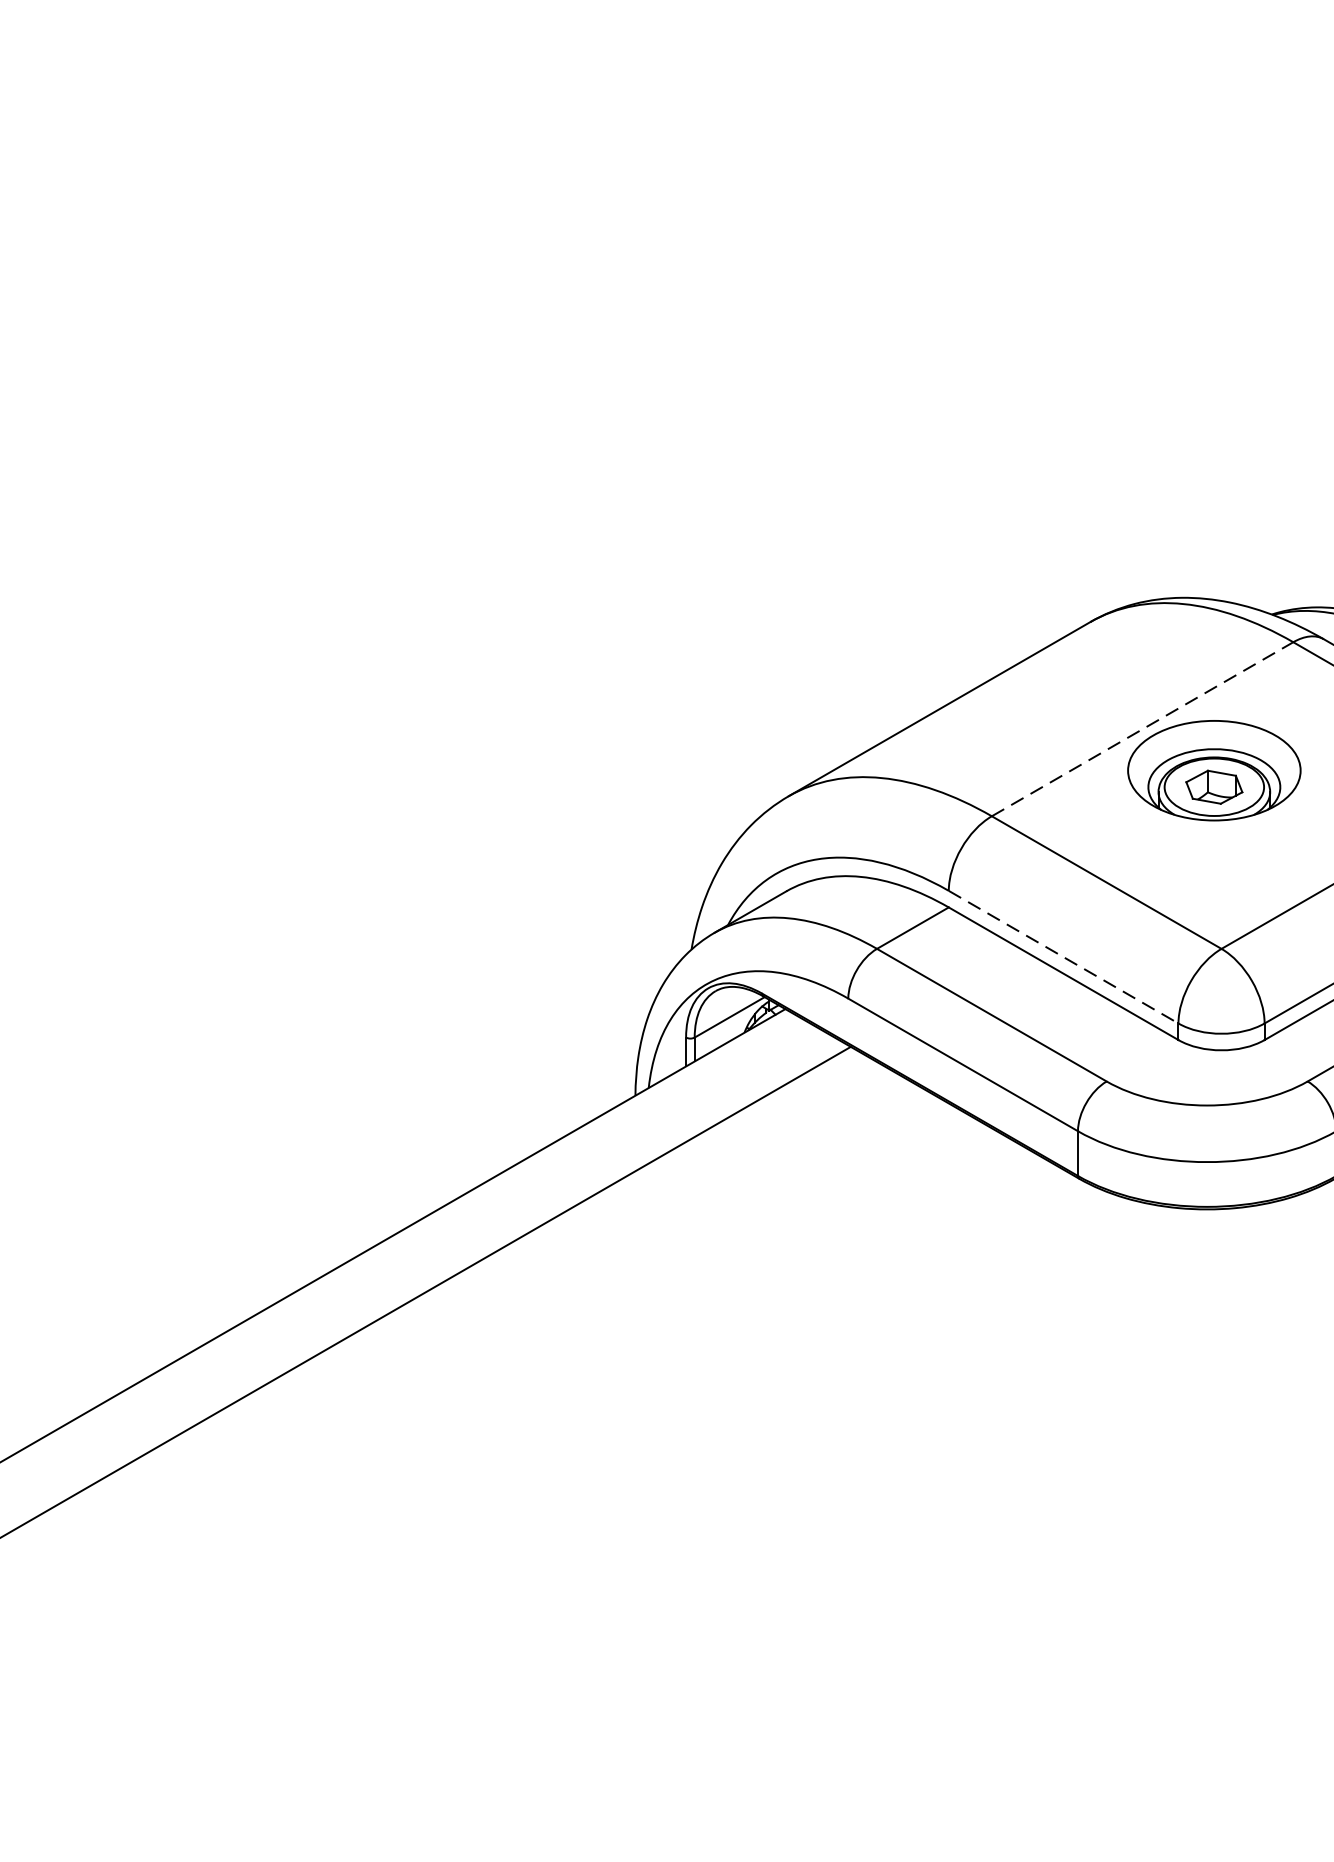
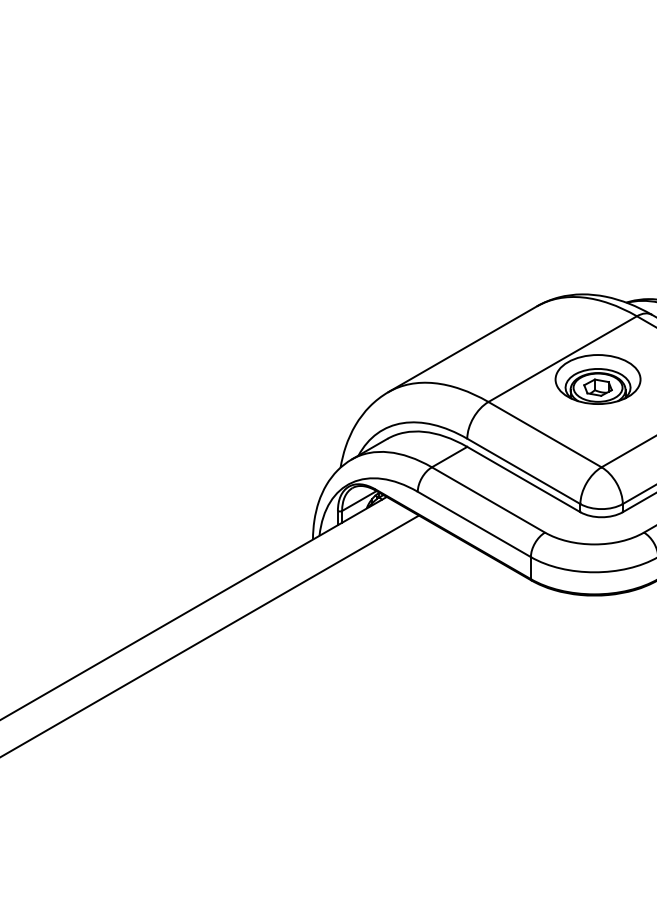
line: (1142, 729) -> (562, 359), dashed -> solid
line: (1064, 957) -> (524, 471), dashed -> solid

